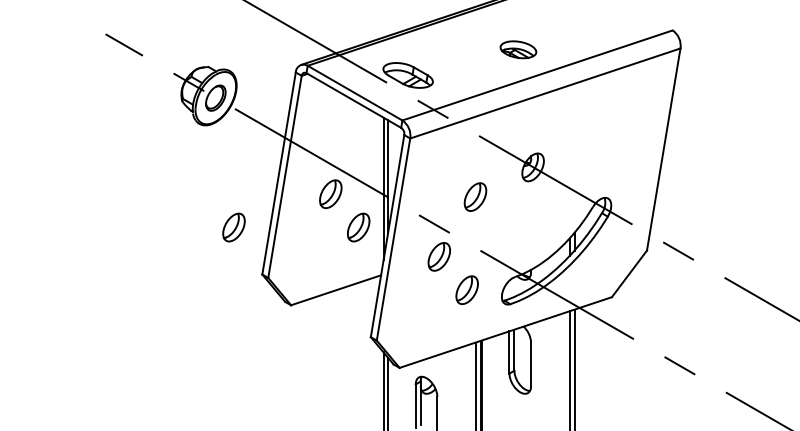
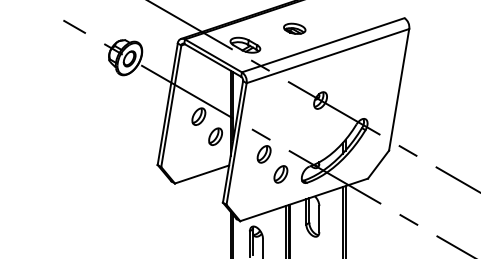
part: (518, 49) -> (294, 28), moved
part: (474, 197) -> (285, 118), removed
part: (233, 227) -> (140, 136), removed

